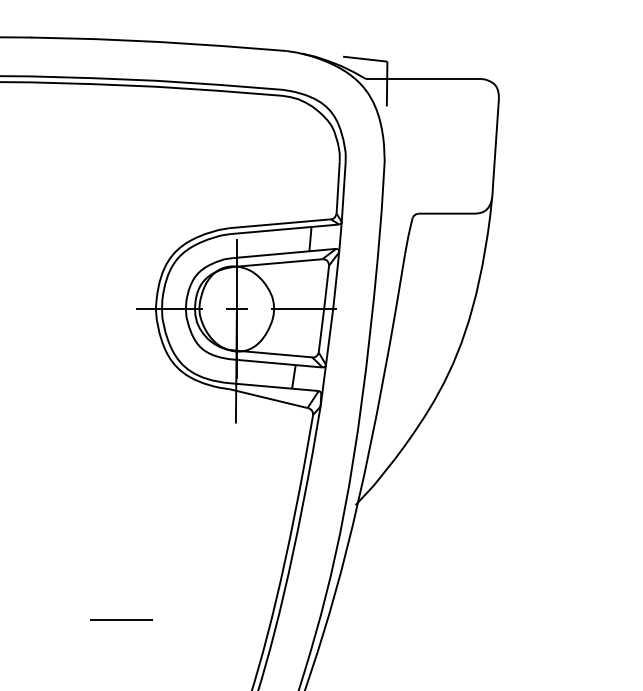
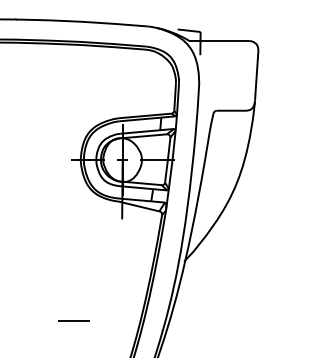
line: (120, 618) -> (73, 320), moved

